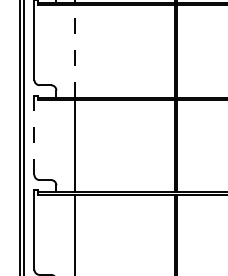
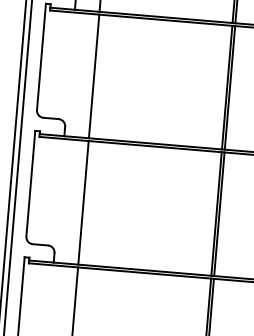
line: (74, 50) -> (93, 75), dashed -> solid
line: (34, 135) -> (30, 184), dashed -> solid

